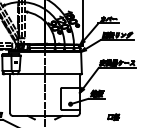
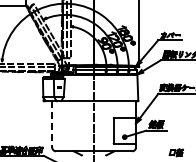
line: (10, 93) -> (52, 124), solid -> dashed

